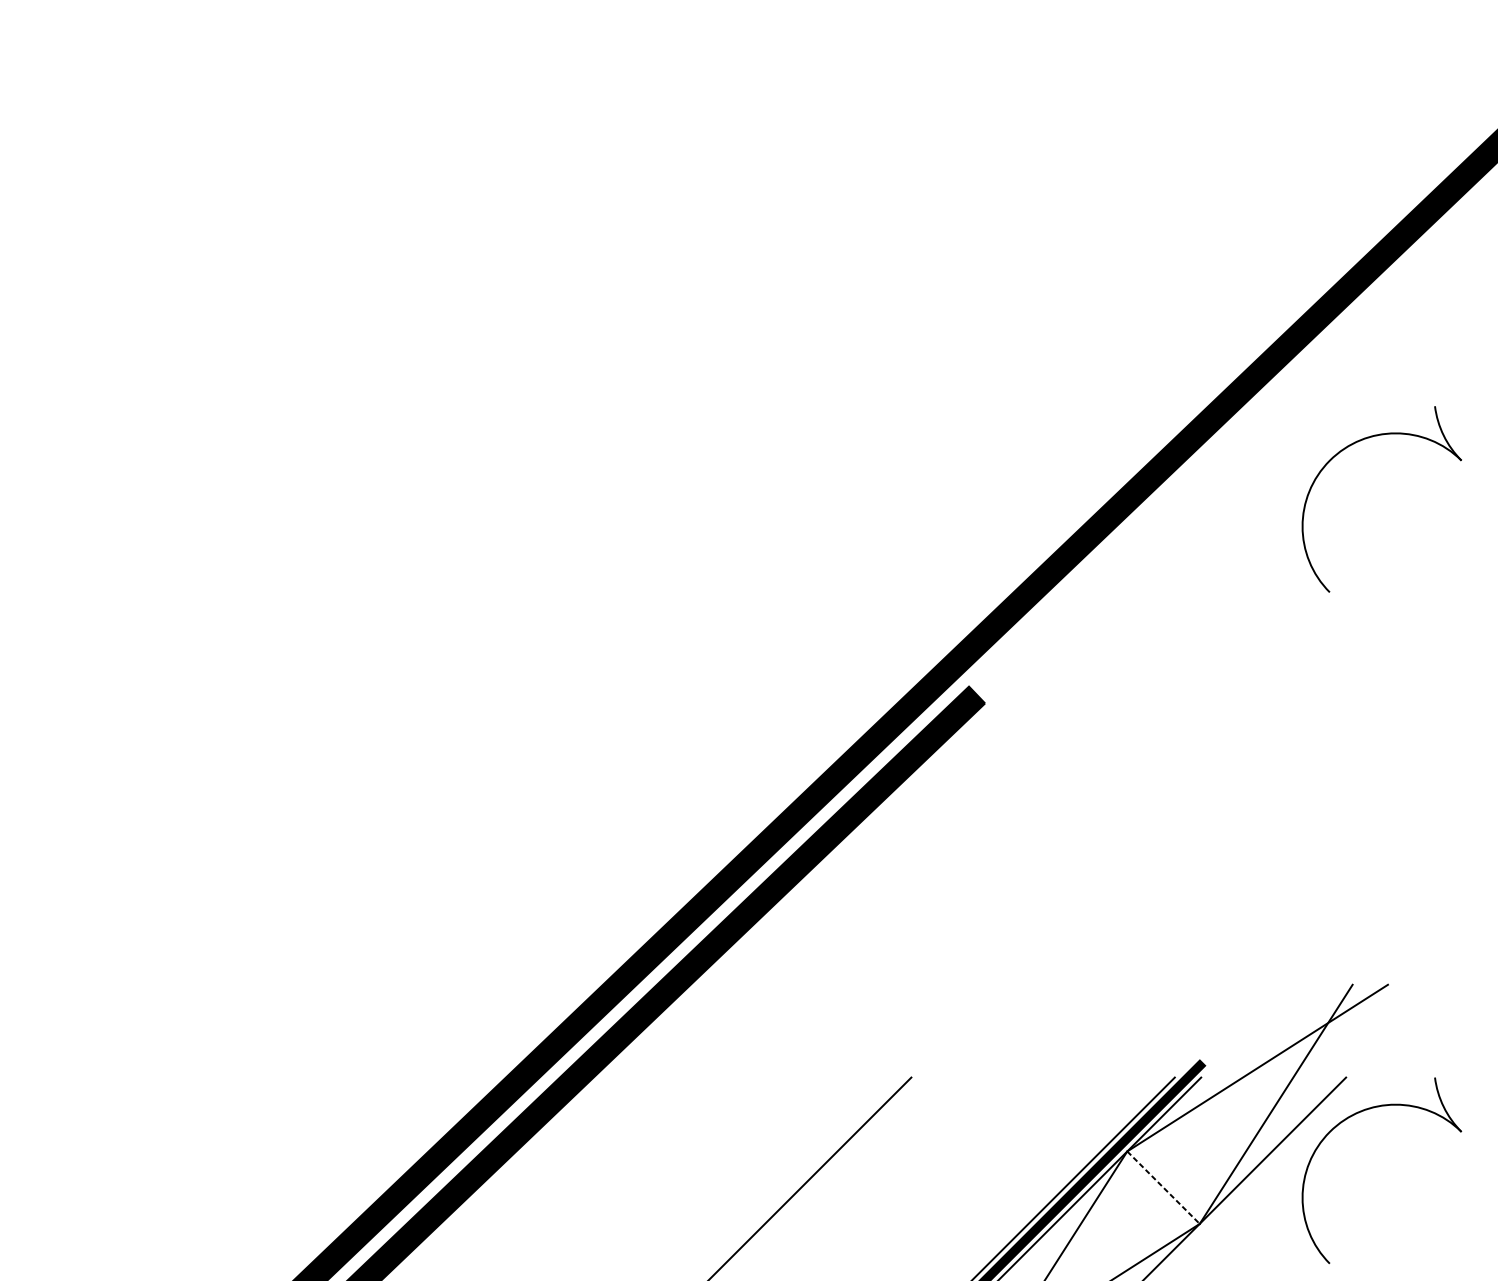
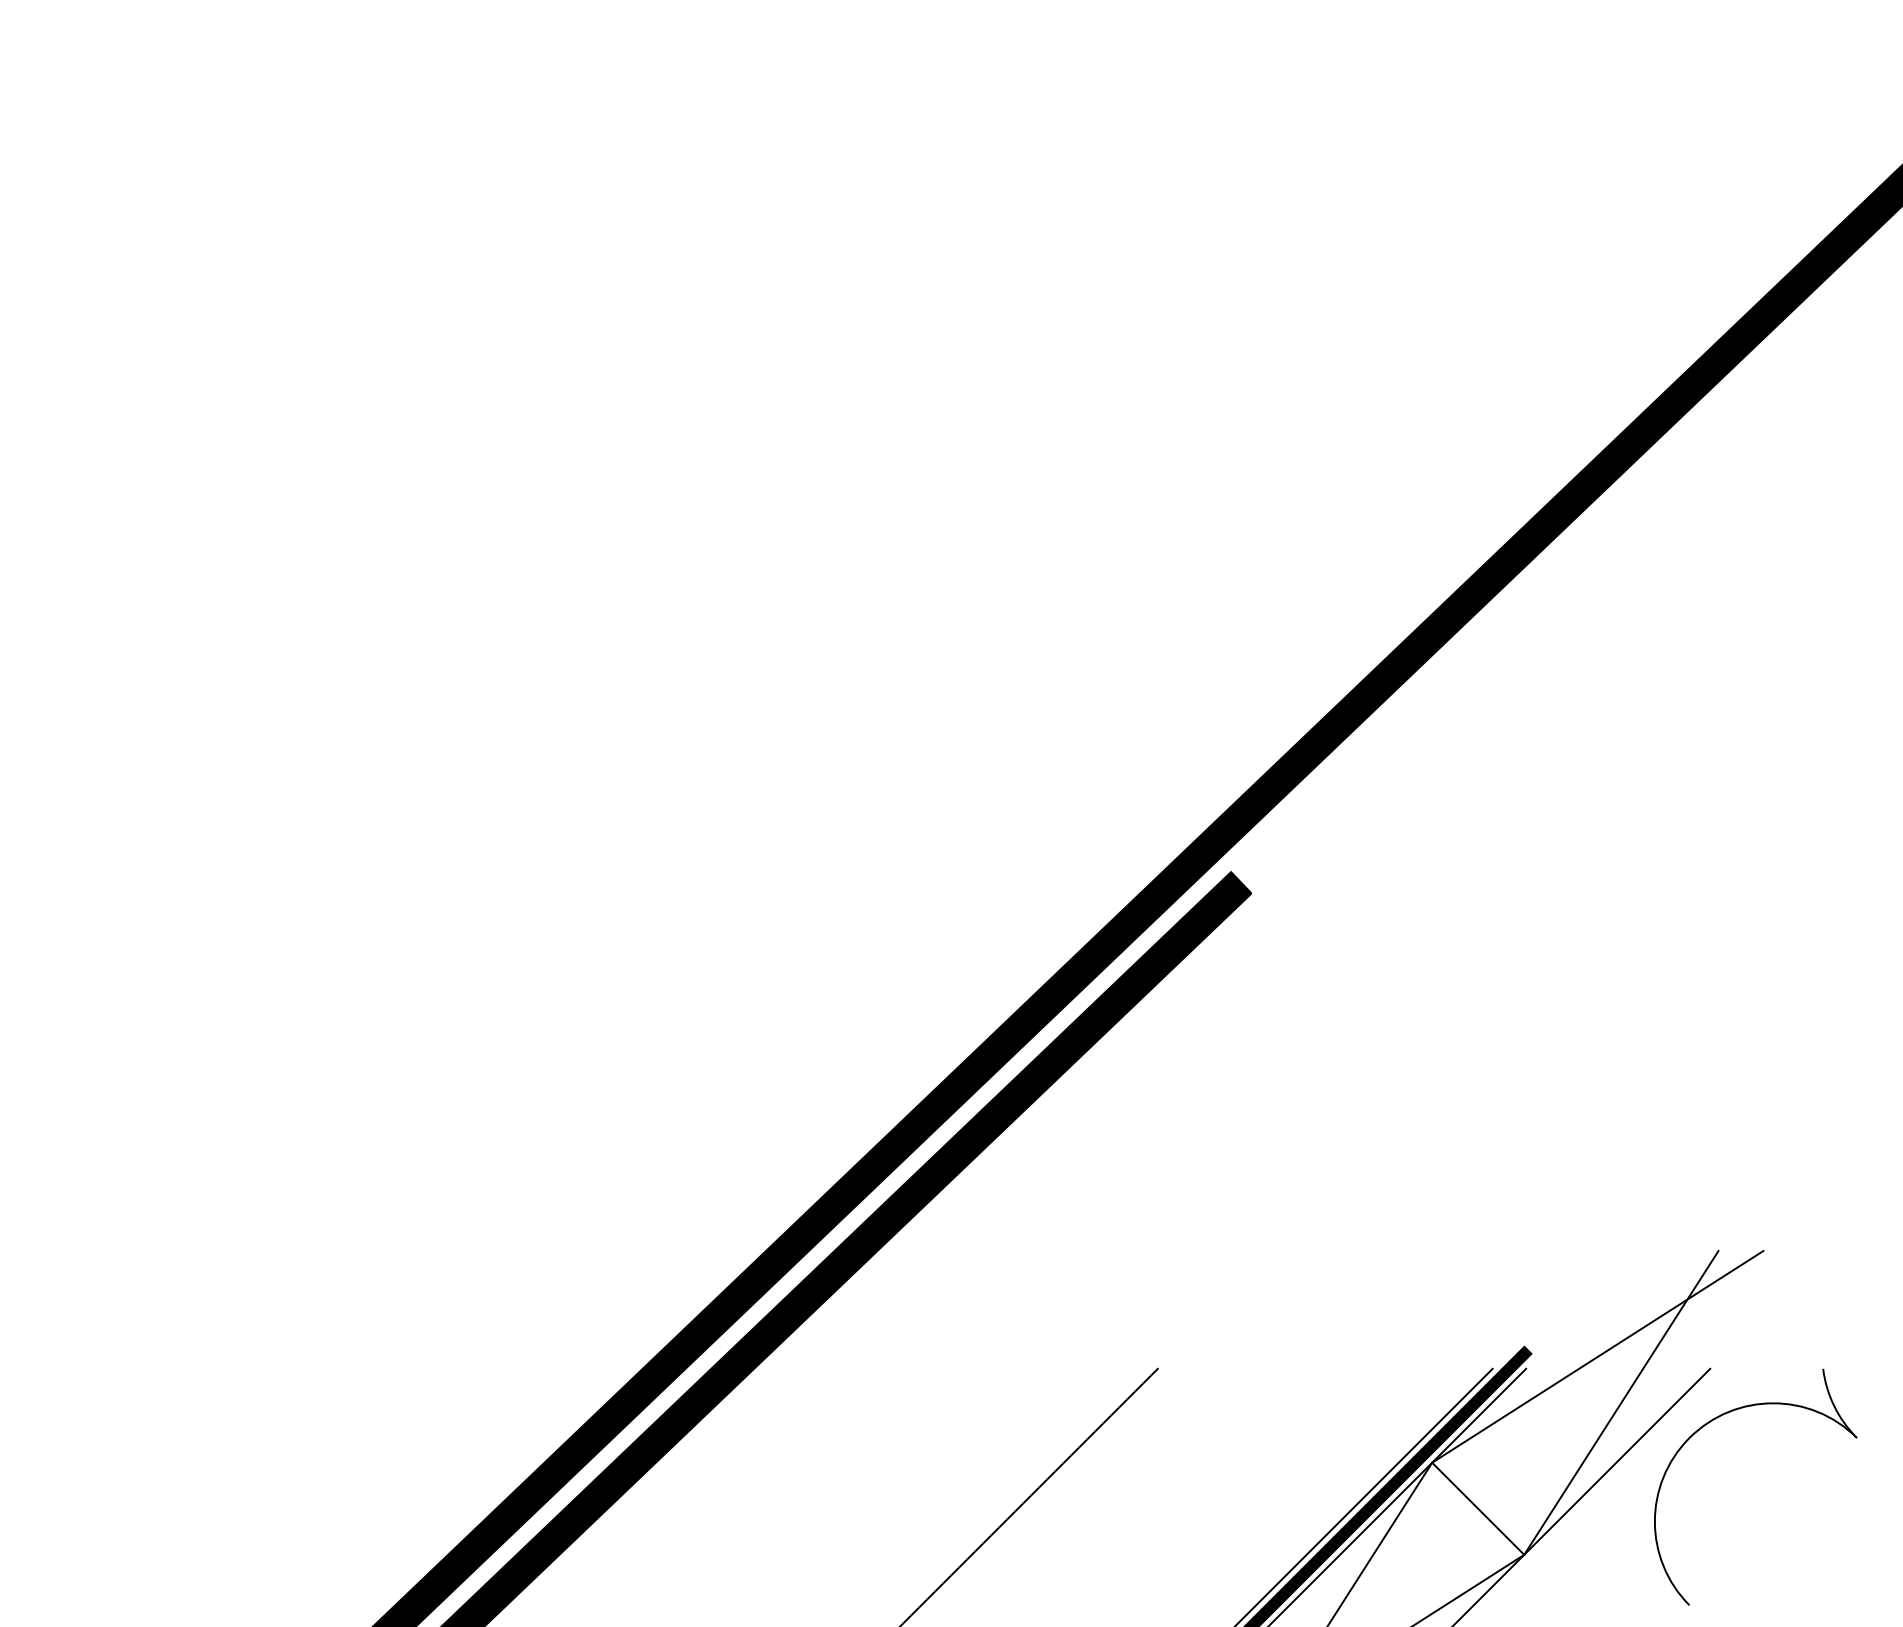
part: (1354, 443) -> (1721, 563), removed
line: (1163, 1188) -> (1478, 1509), dashed -> solid

